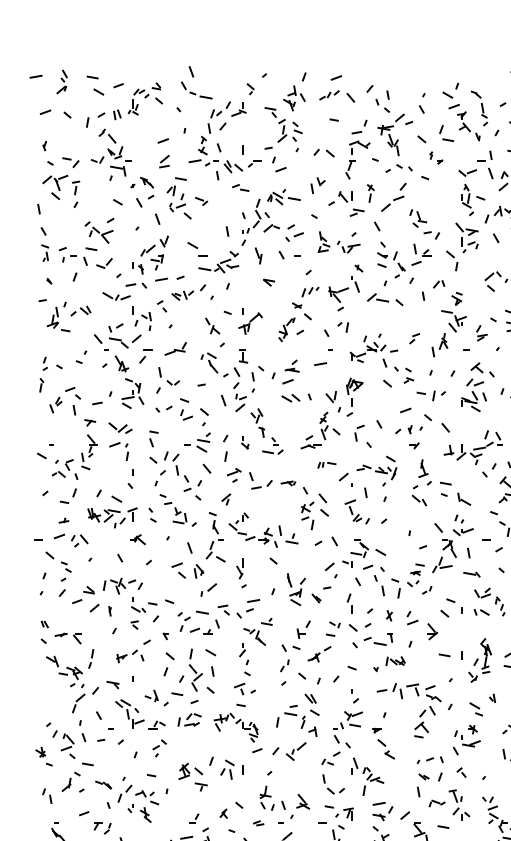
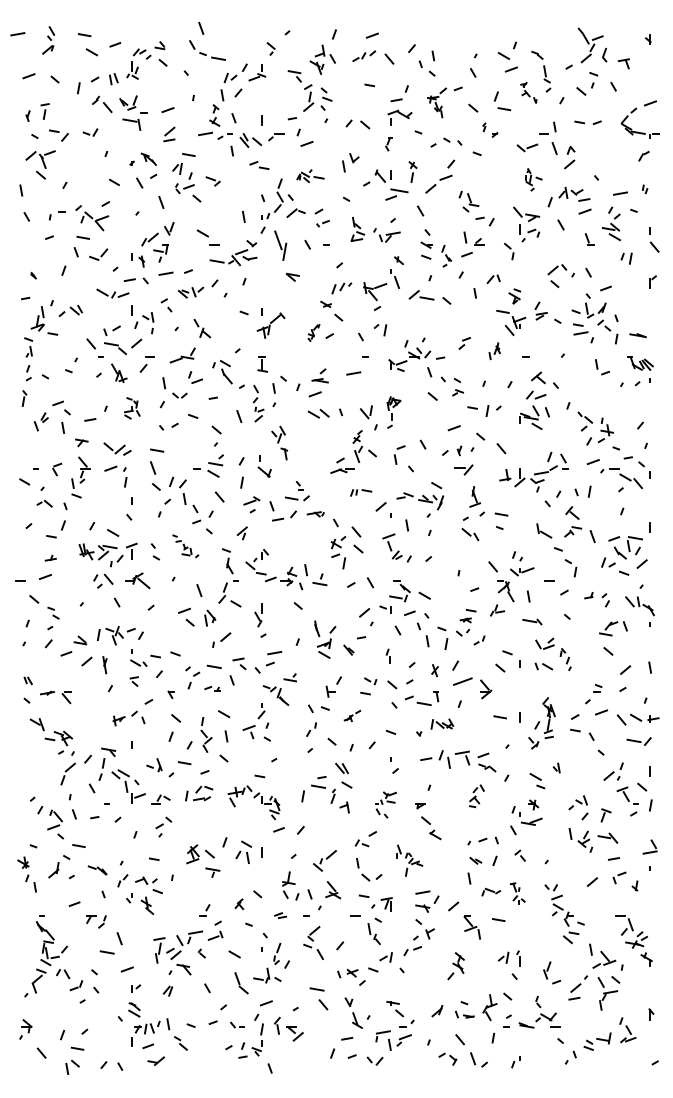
part: (468, 126) -> (528, 92), size x0.6
part: (390, 134) -> (436, 102), size x0.6
part: (119, 160) -> (133, 112), moved
part: (350, 170) -> (388, 144), size x0.6
part: (75, 187) -> (44, 111), moved
part: (283, 196) -> (310, 175), size x0.7
part: (472, 199) -> (533, 179), size x0.6
part: (356, 212) -> (396, 194), size x1.4
part: (294, 237) -> (322, 223), size x0.6
part: (45, 253) -> (28, 347), moved
part: (258, 255) -> (280, 245), size x1.6
part: (69, 258) -> (57, 215), moved
part: (452, 260) -> (509, 251), size x0.7
part: (399, 264) -> (446, 255), size x0.7
part: (212, 326) -> (202, 328), moved
part: (286, 329) -> (313, 332), size x0.6
part: (481, 332) -> (540, 310), moved
part: (439, 345) -> (494, 351), size x0.6
part: (239, 389) -> (258, 403), size x0.7
part: (133, 393) -> (132, 408), size x0.6
part: (354, 397) -> (393, 412), size x0.7
part: (186, 414) -> (195, 377), moved
part: (153, 438) -> (156, 461), size x1.4
part: (245, 442) -> (264, 466), size x1.6
part: (414, 445) -> (464, 469), size x1.6
part: (272, 446) -> (297, 491), moved
part: (69, 464) -> (57, 469), moved
part: (464, 498) -> (544, 530), moved
part: (178, 510) -> (185, 546), size x0.6
part: (138, 539) -> (138, 580), size x1.4
part: (79, 540) -> (103, 580), moved
part: (442, 564) -> (497, 610), size x0.6
part: (349, 603) -> (387, 655), size x0.6
part: (110, 611) -> (105, 665), size x1.6
part: (411, 618) -> (461, 673), size x1.6
part: (200, 630) -> (212, 688), size x0.6
part: (319, 653) -> (352, 715), size x0.6
part: (90, 658) -> (101, 769), moved
part: (195, 669) -> (206, 734), size x0.7
part: (239, 689) -> (248, 732), moved
part: (424, 722) -> (476, 796), size x0.6
part: (347, 729) -> (385, 804), size x0.6
part: (295, 751) -> (324, 860), moved
part: (40, 752) -> (23, 862), moved
part: (367, 776) -> (409, 860), size x0.7
part: (124, 793) -> (122, 880), size x0.6
part: (459, 804) -> (517, 893), size x0.6

